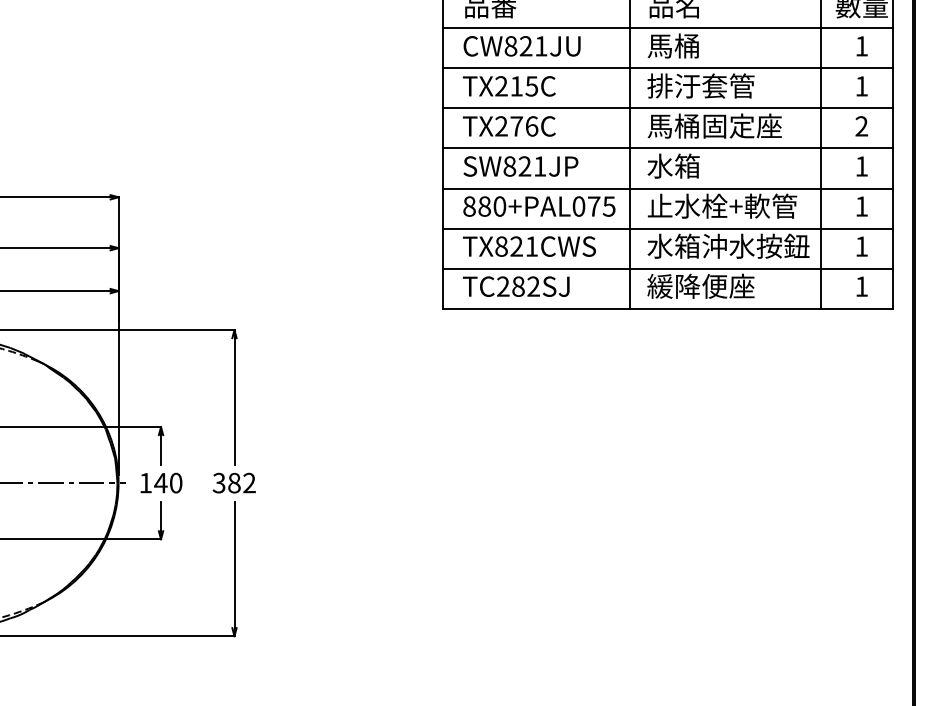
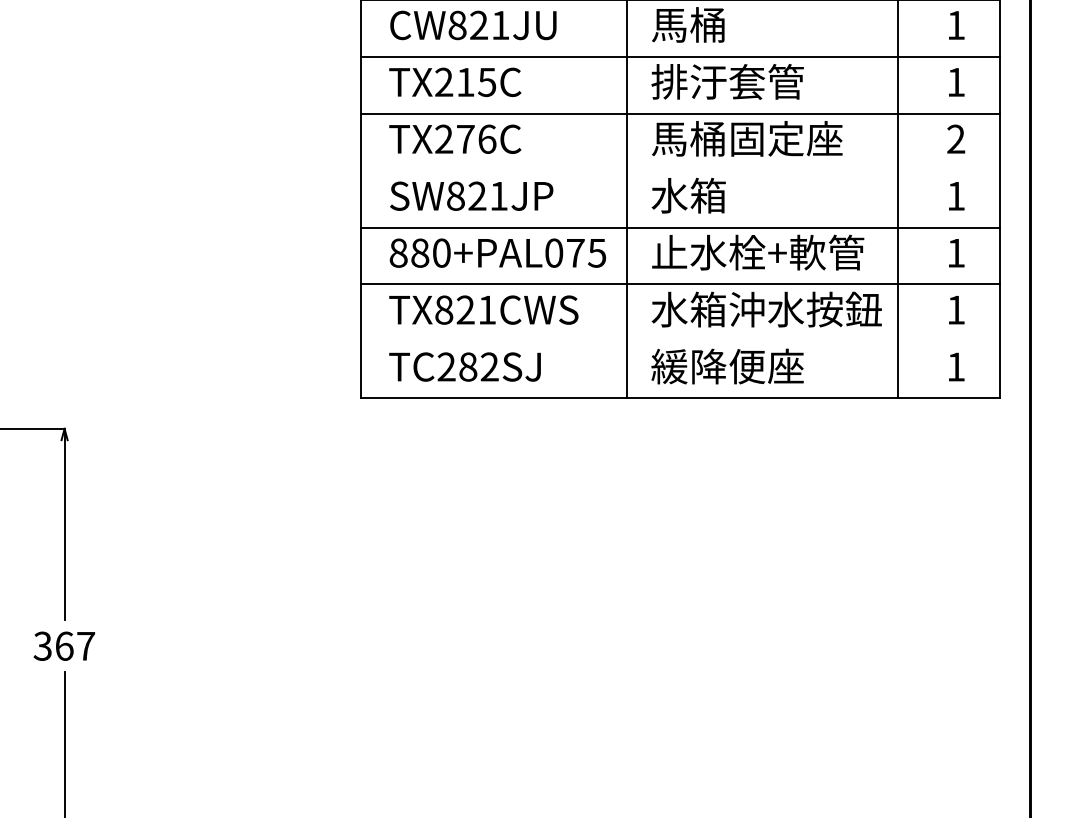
line: (667, 148) -> (680, 170), removed
line: (667, 268) -> (680, 341), removed
text: (241, 482) -> (74, 645), 382 -> 367

